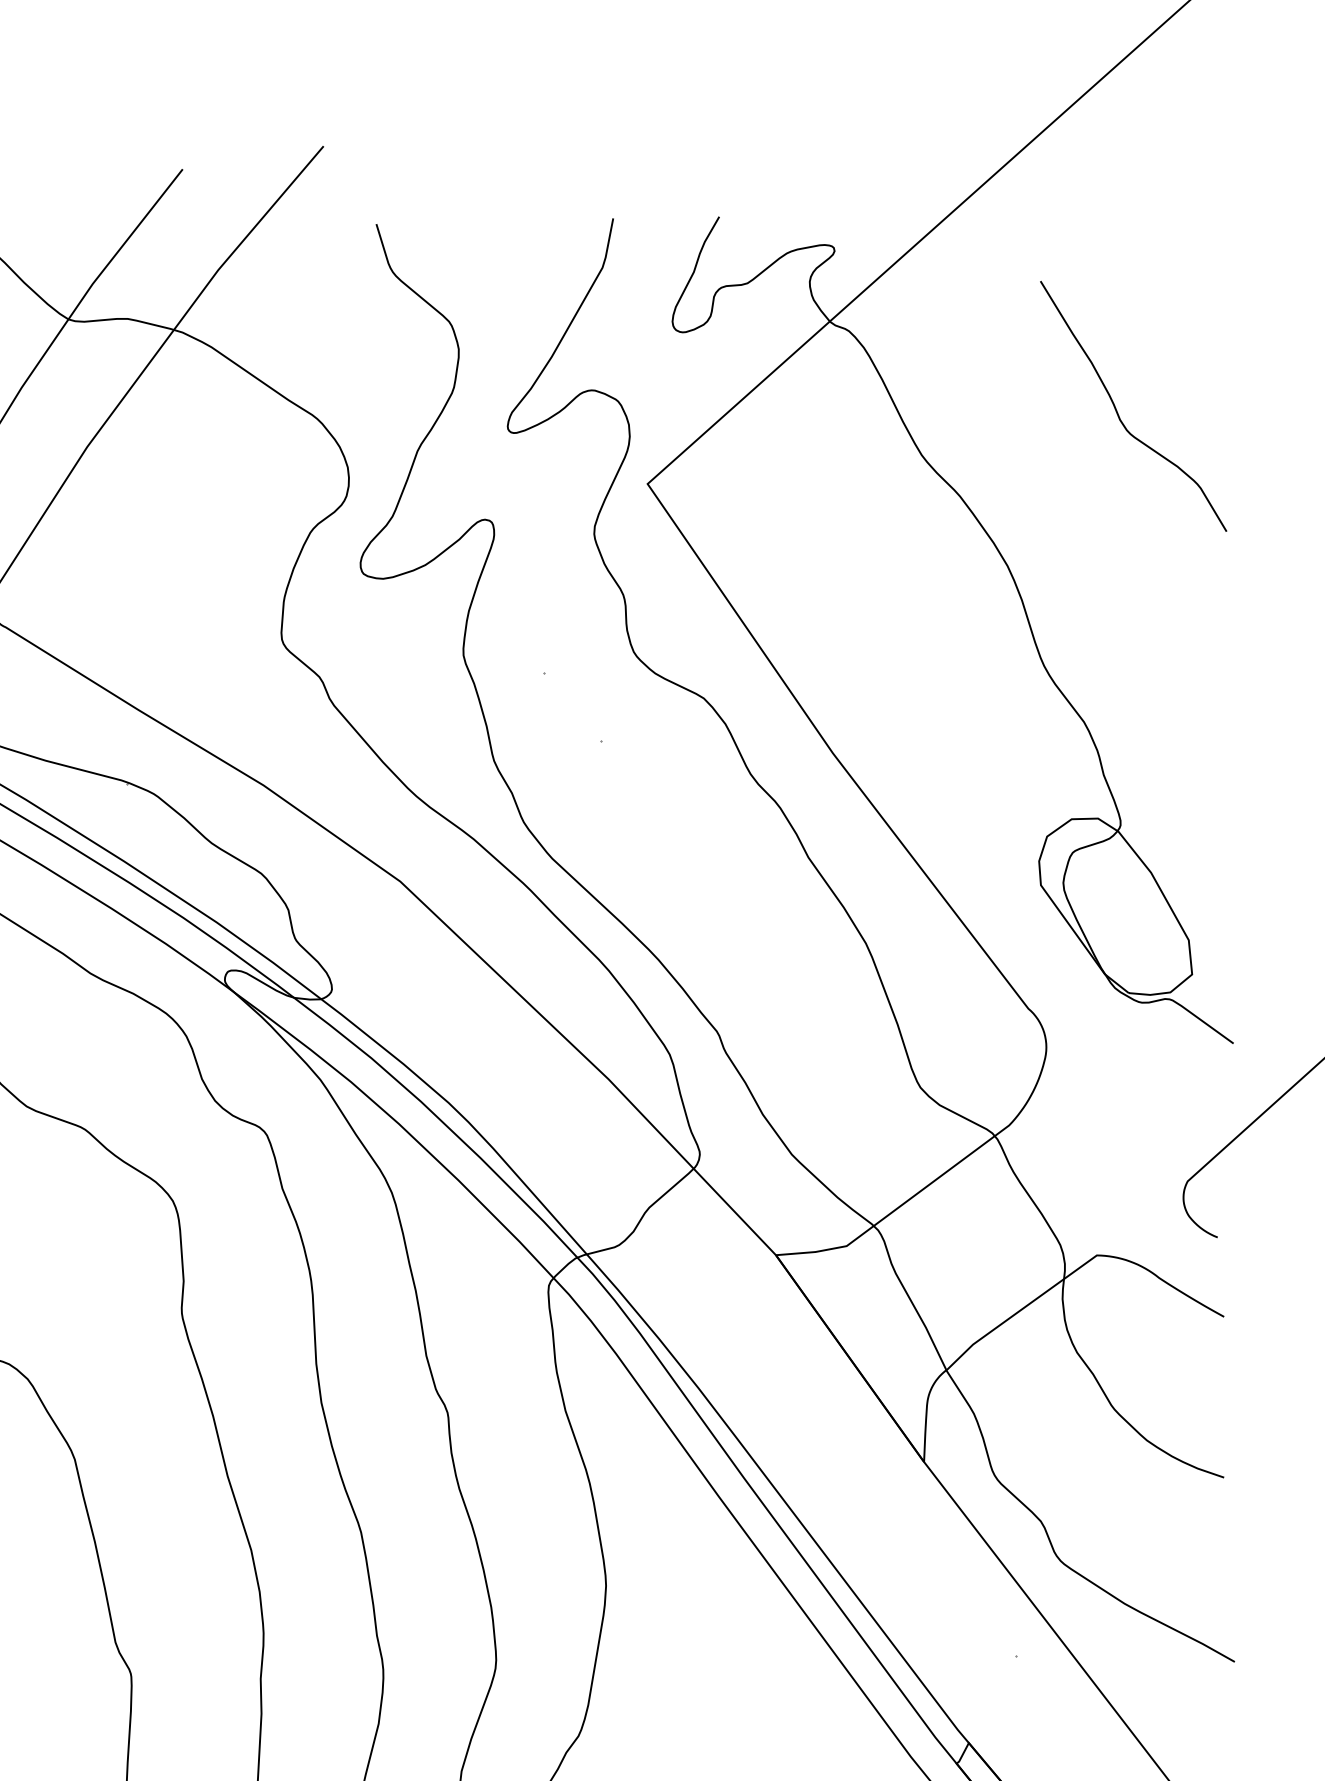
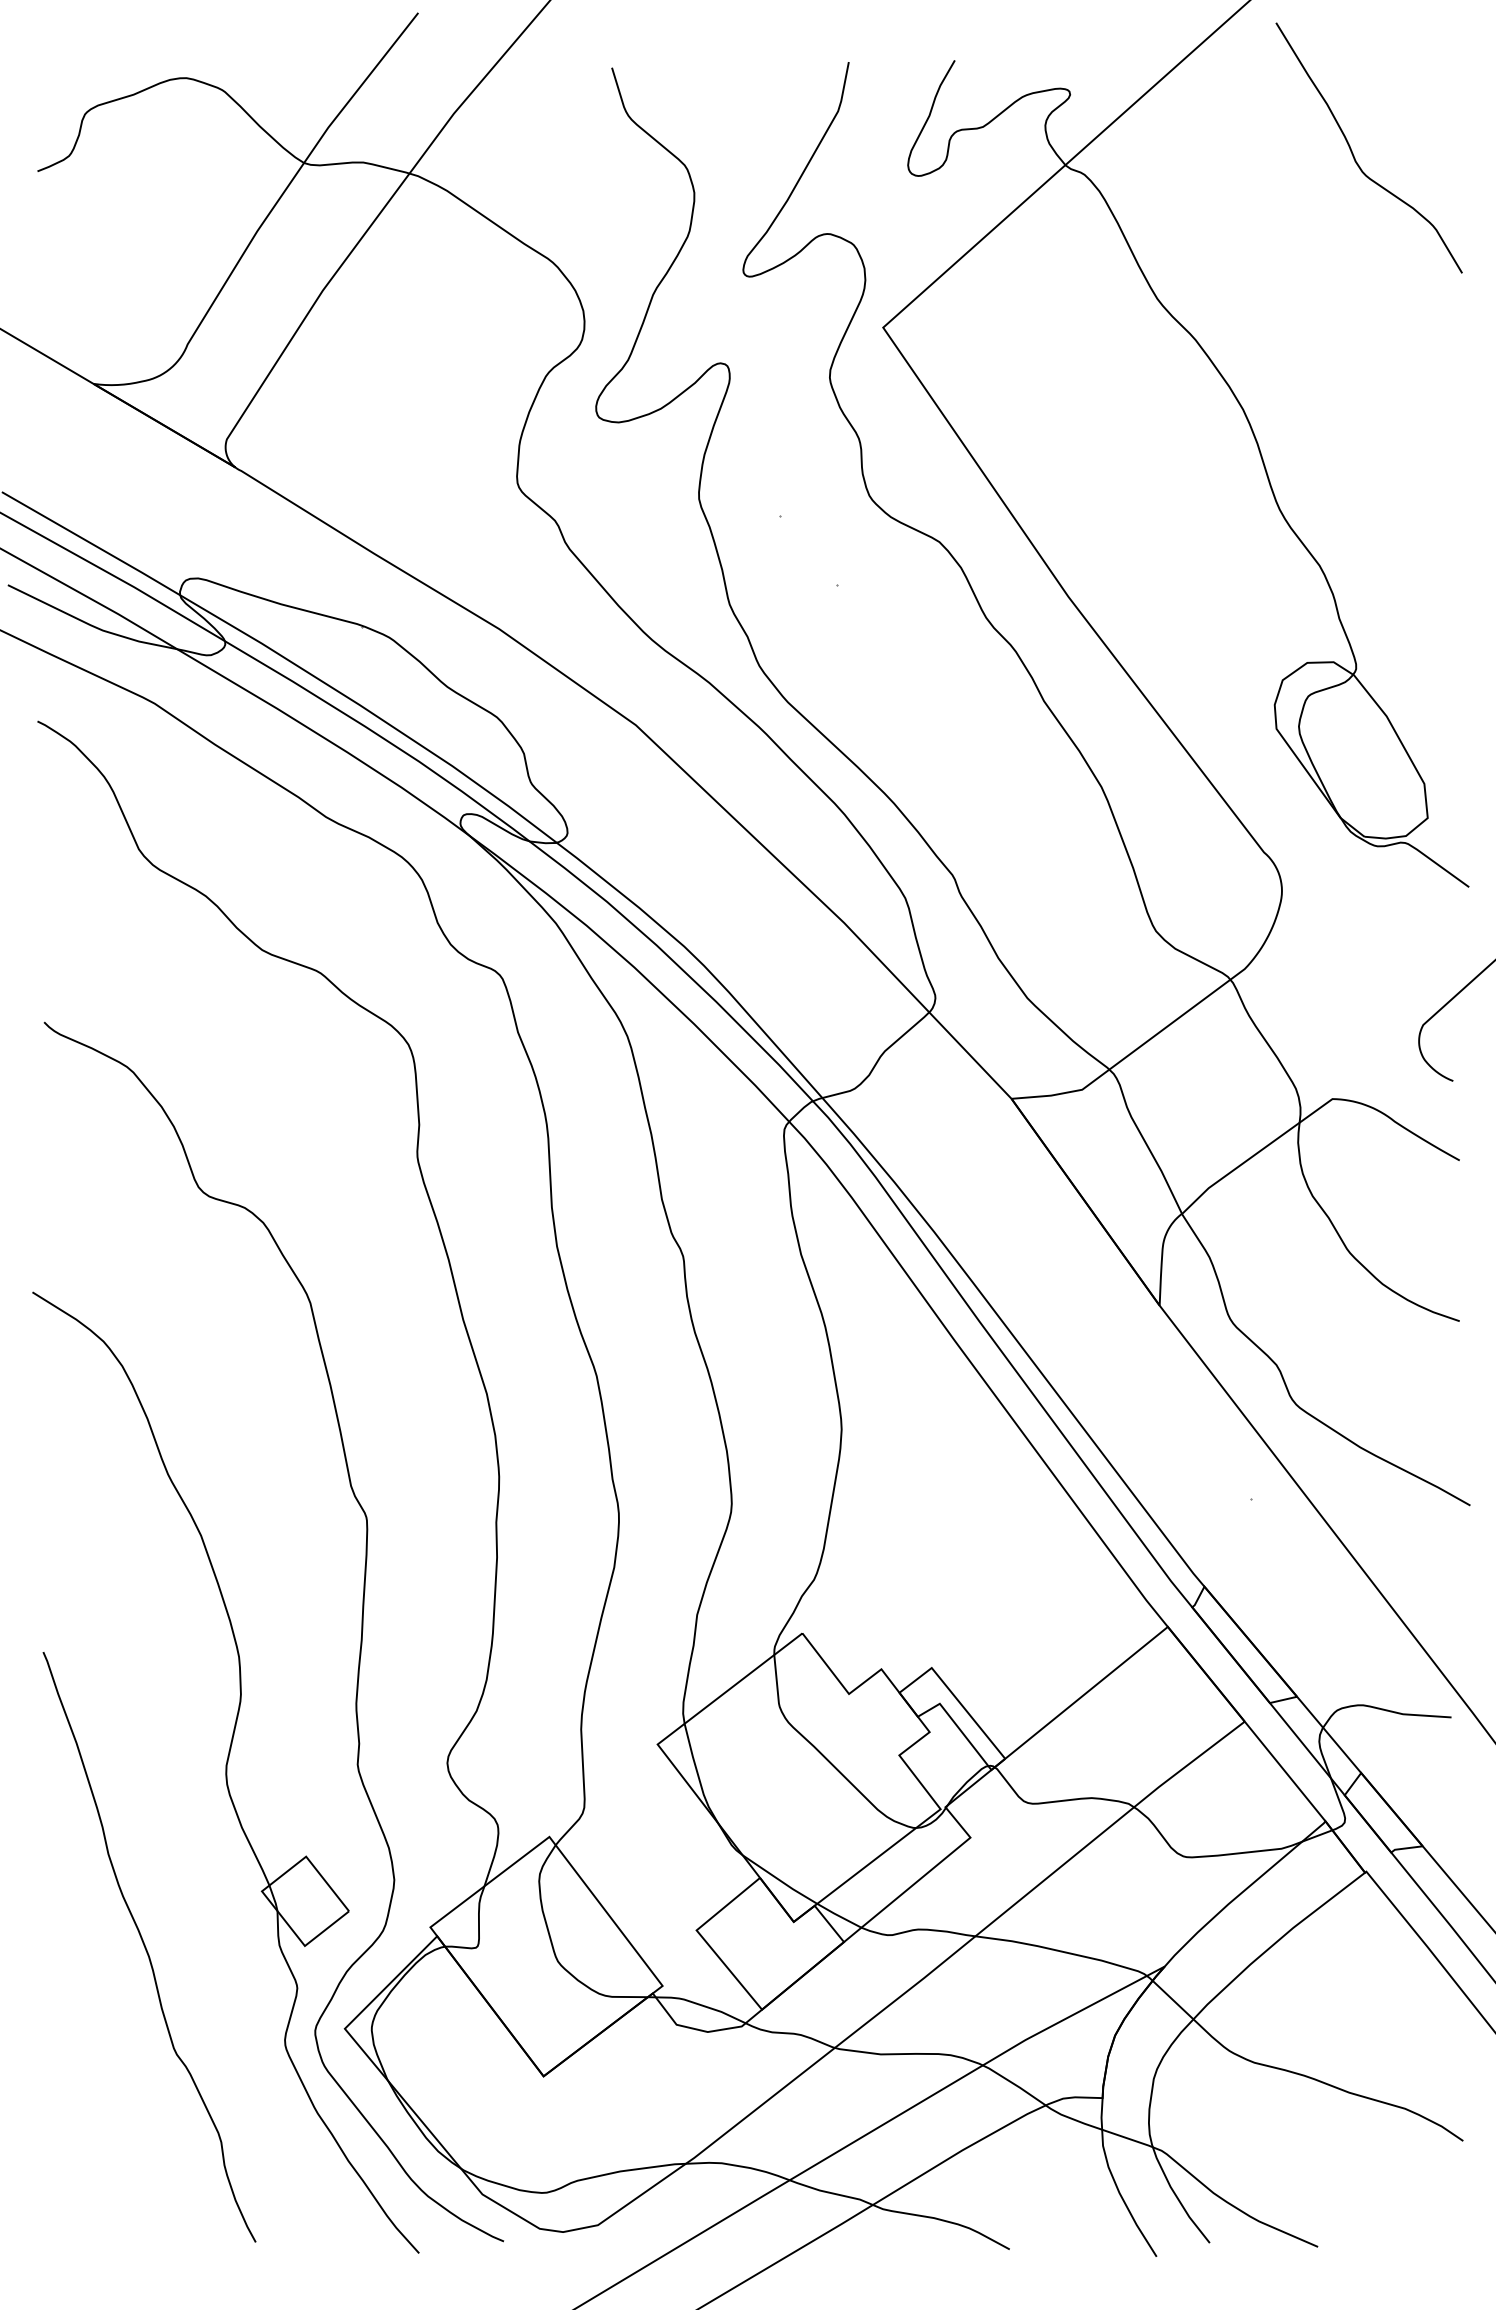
curve: (1118, 413) -> (1354, 155), moved

